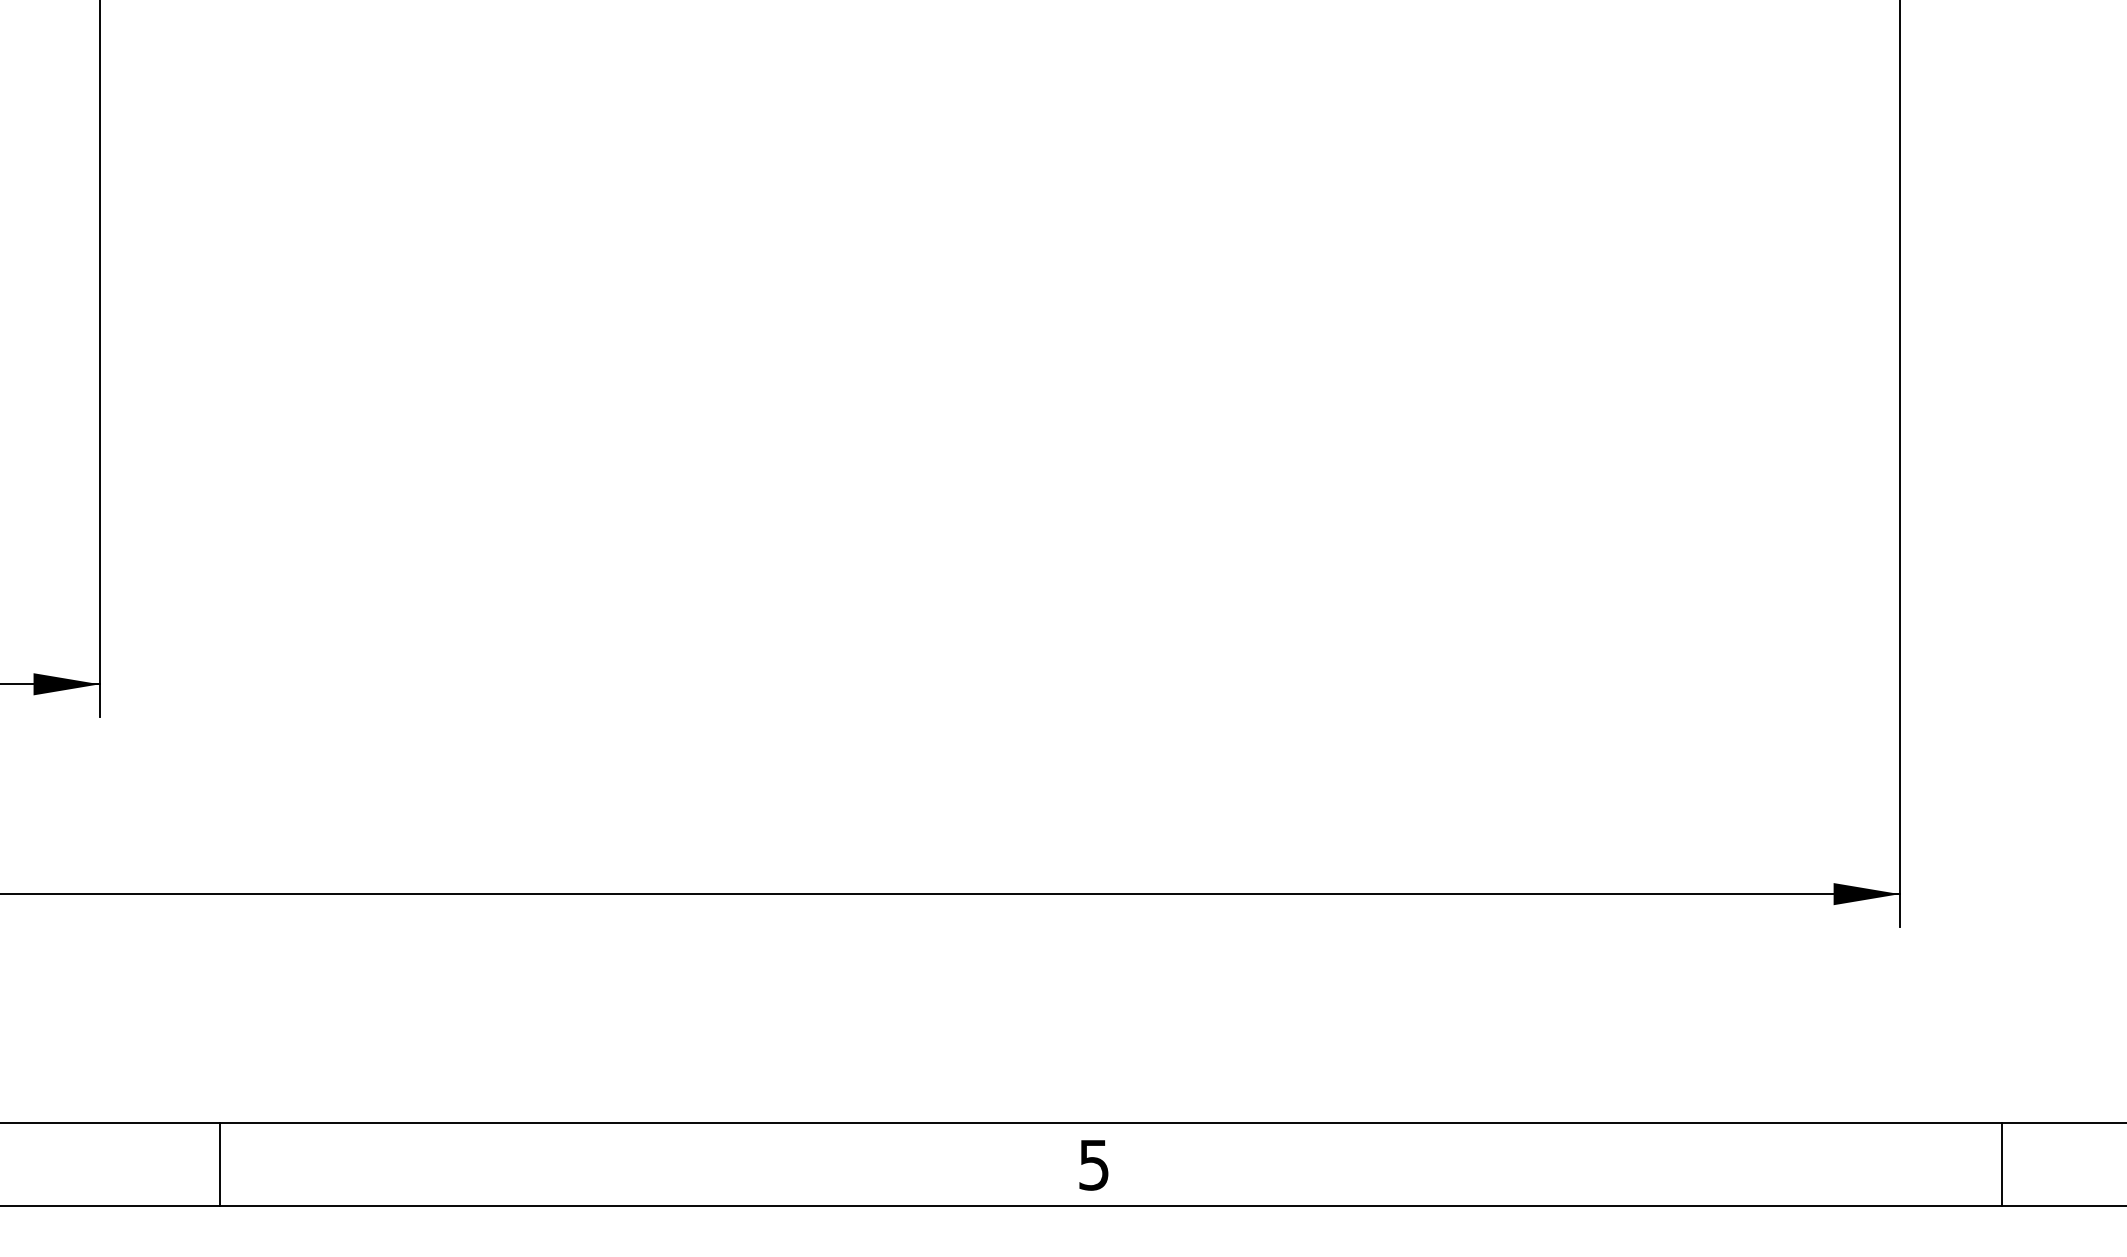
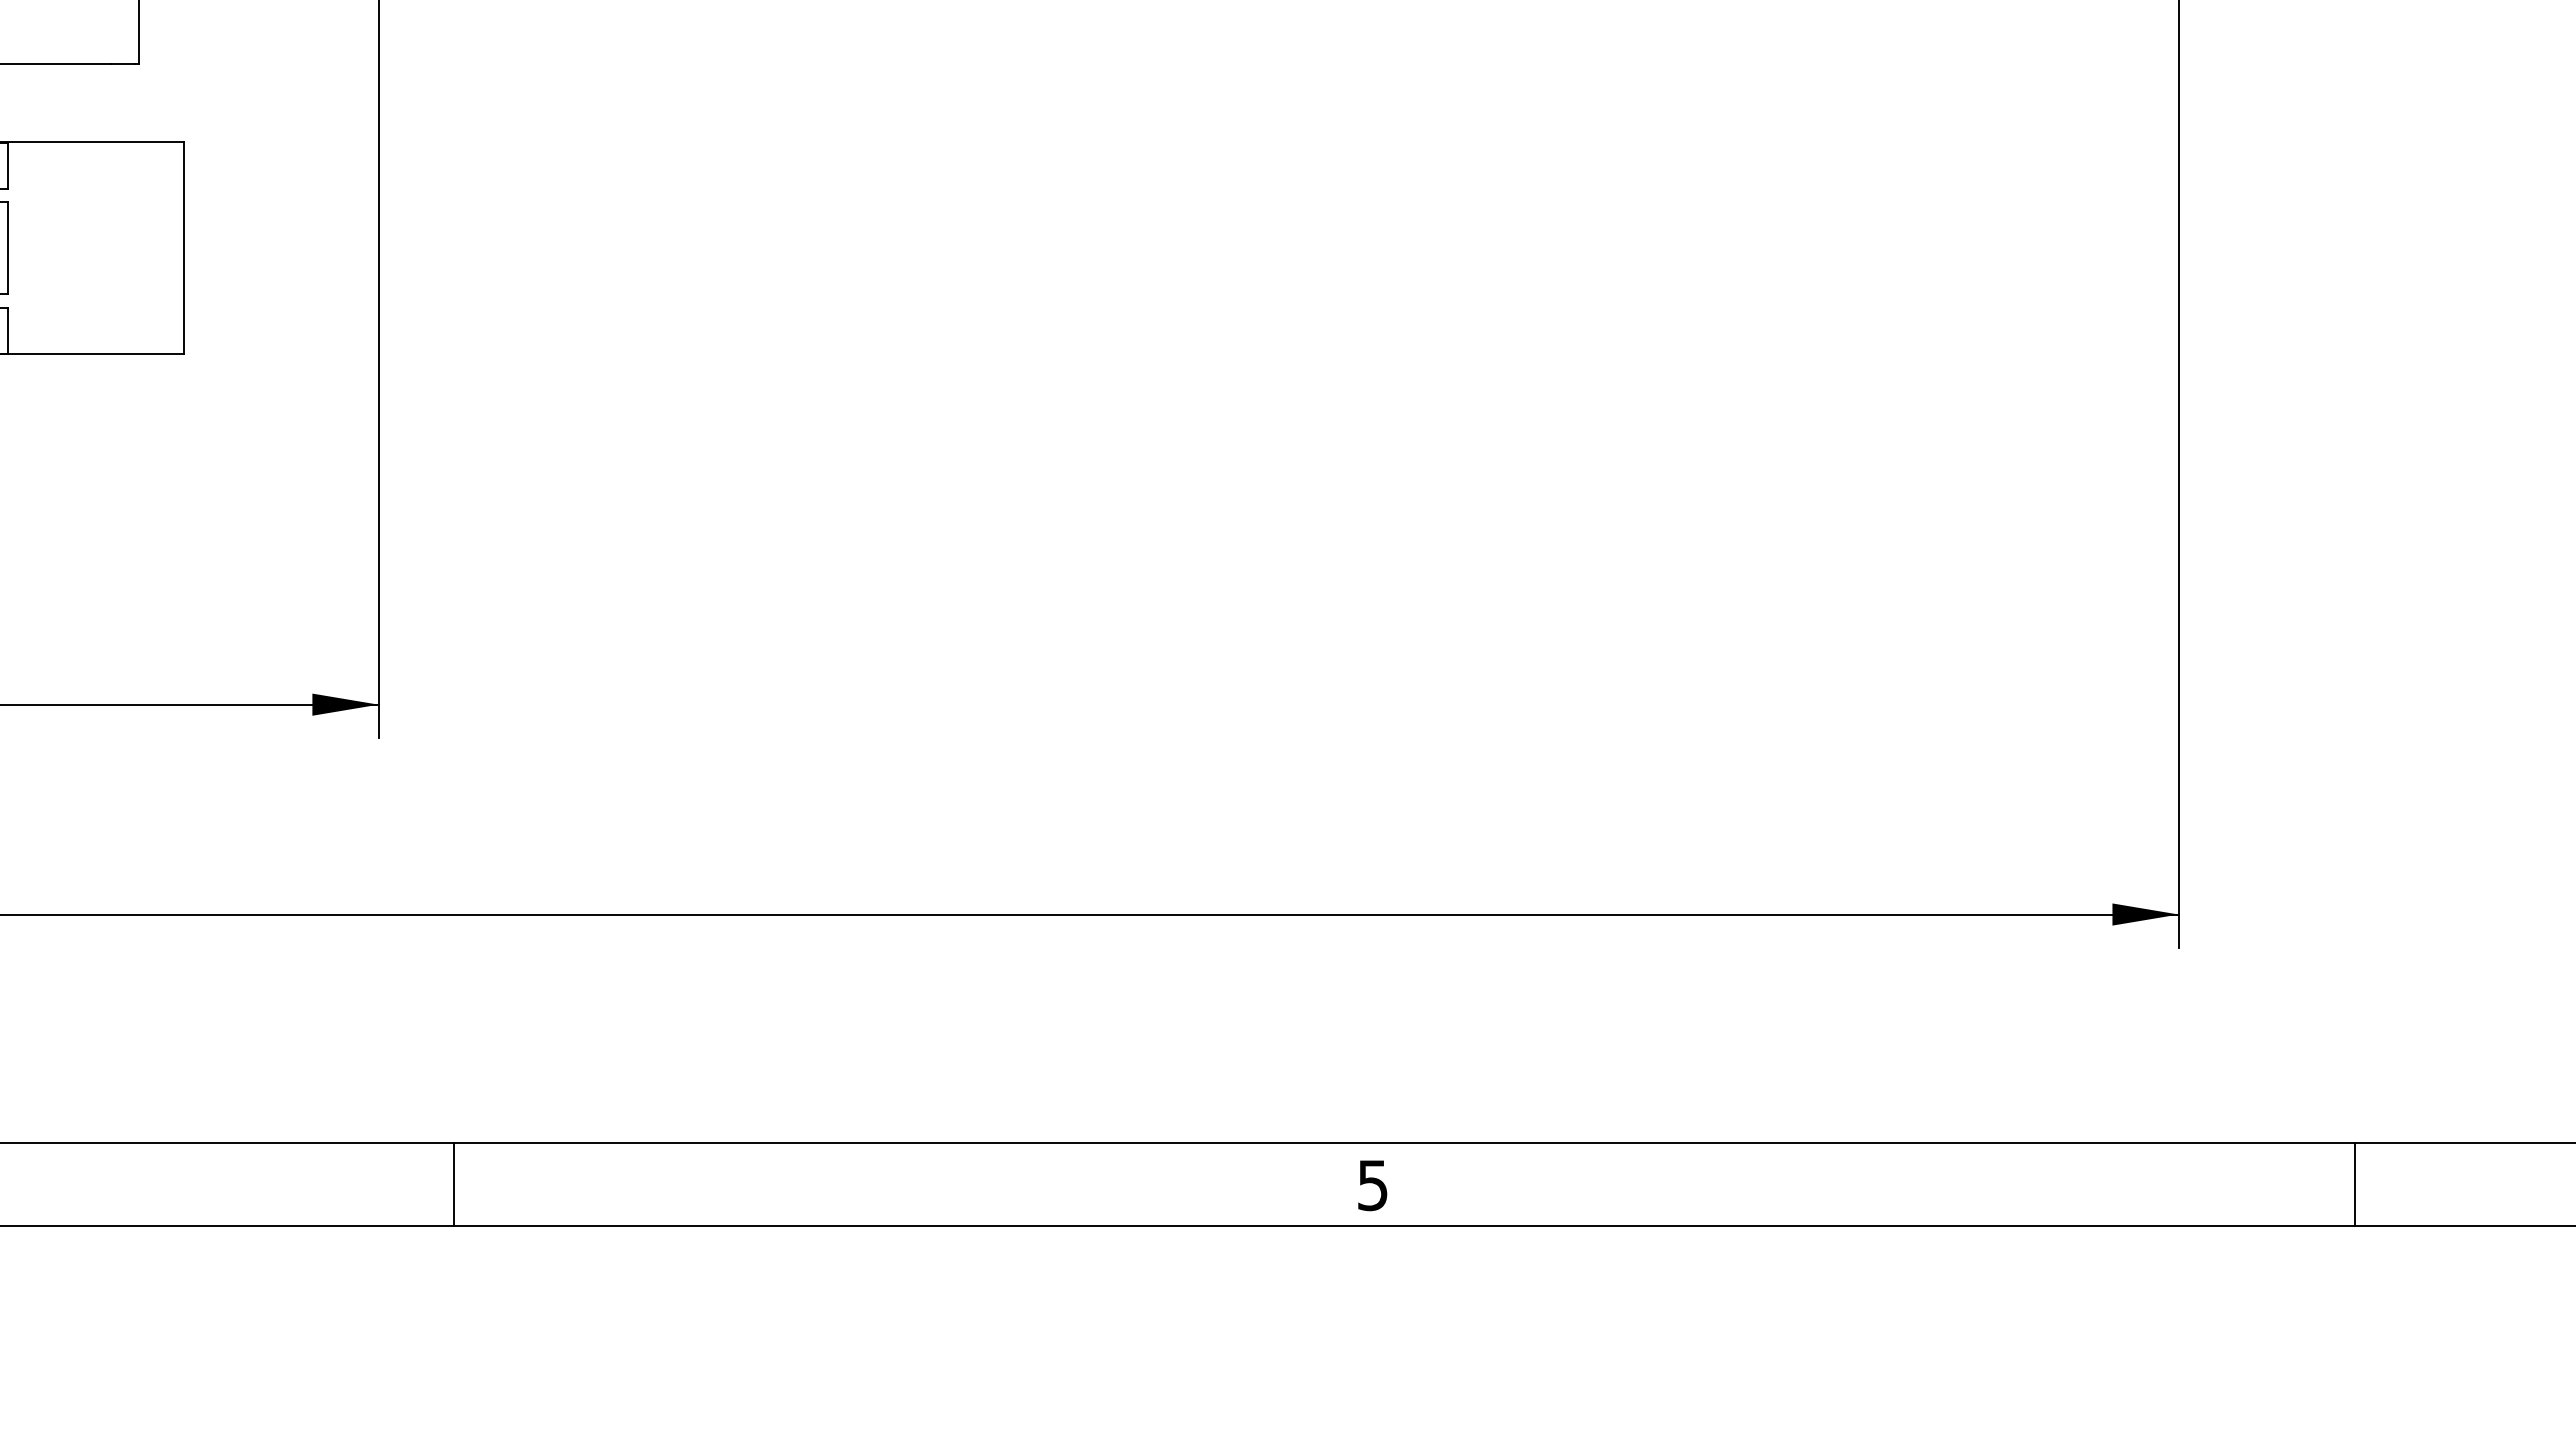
line: (219, 1164) -> (453, 1184), moved
line: (2002, 1164) -> (2355, 1184), moved

